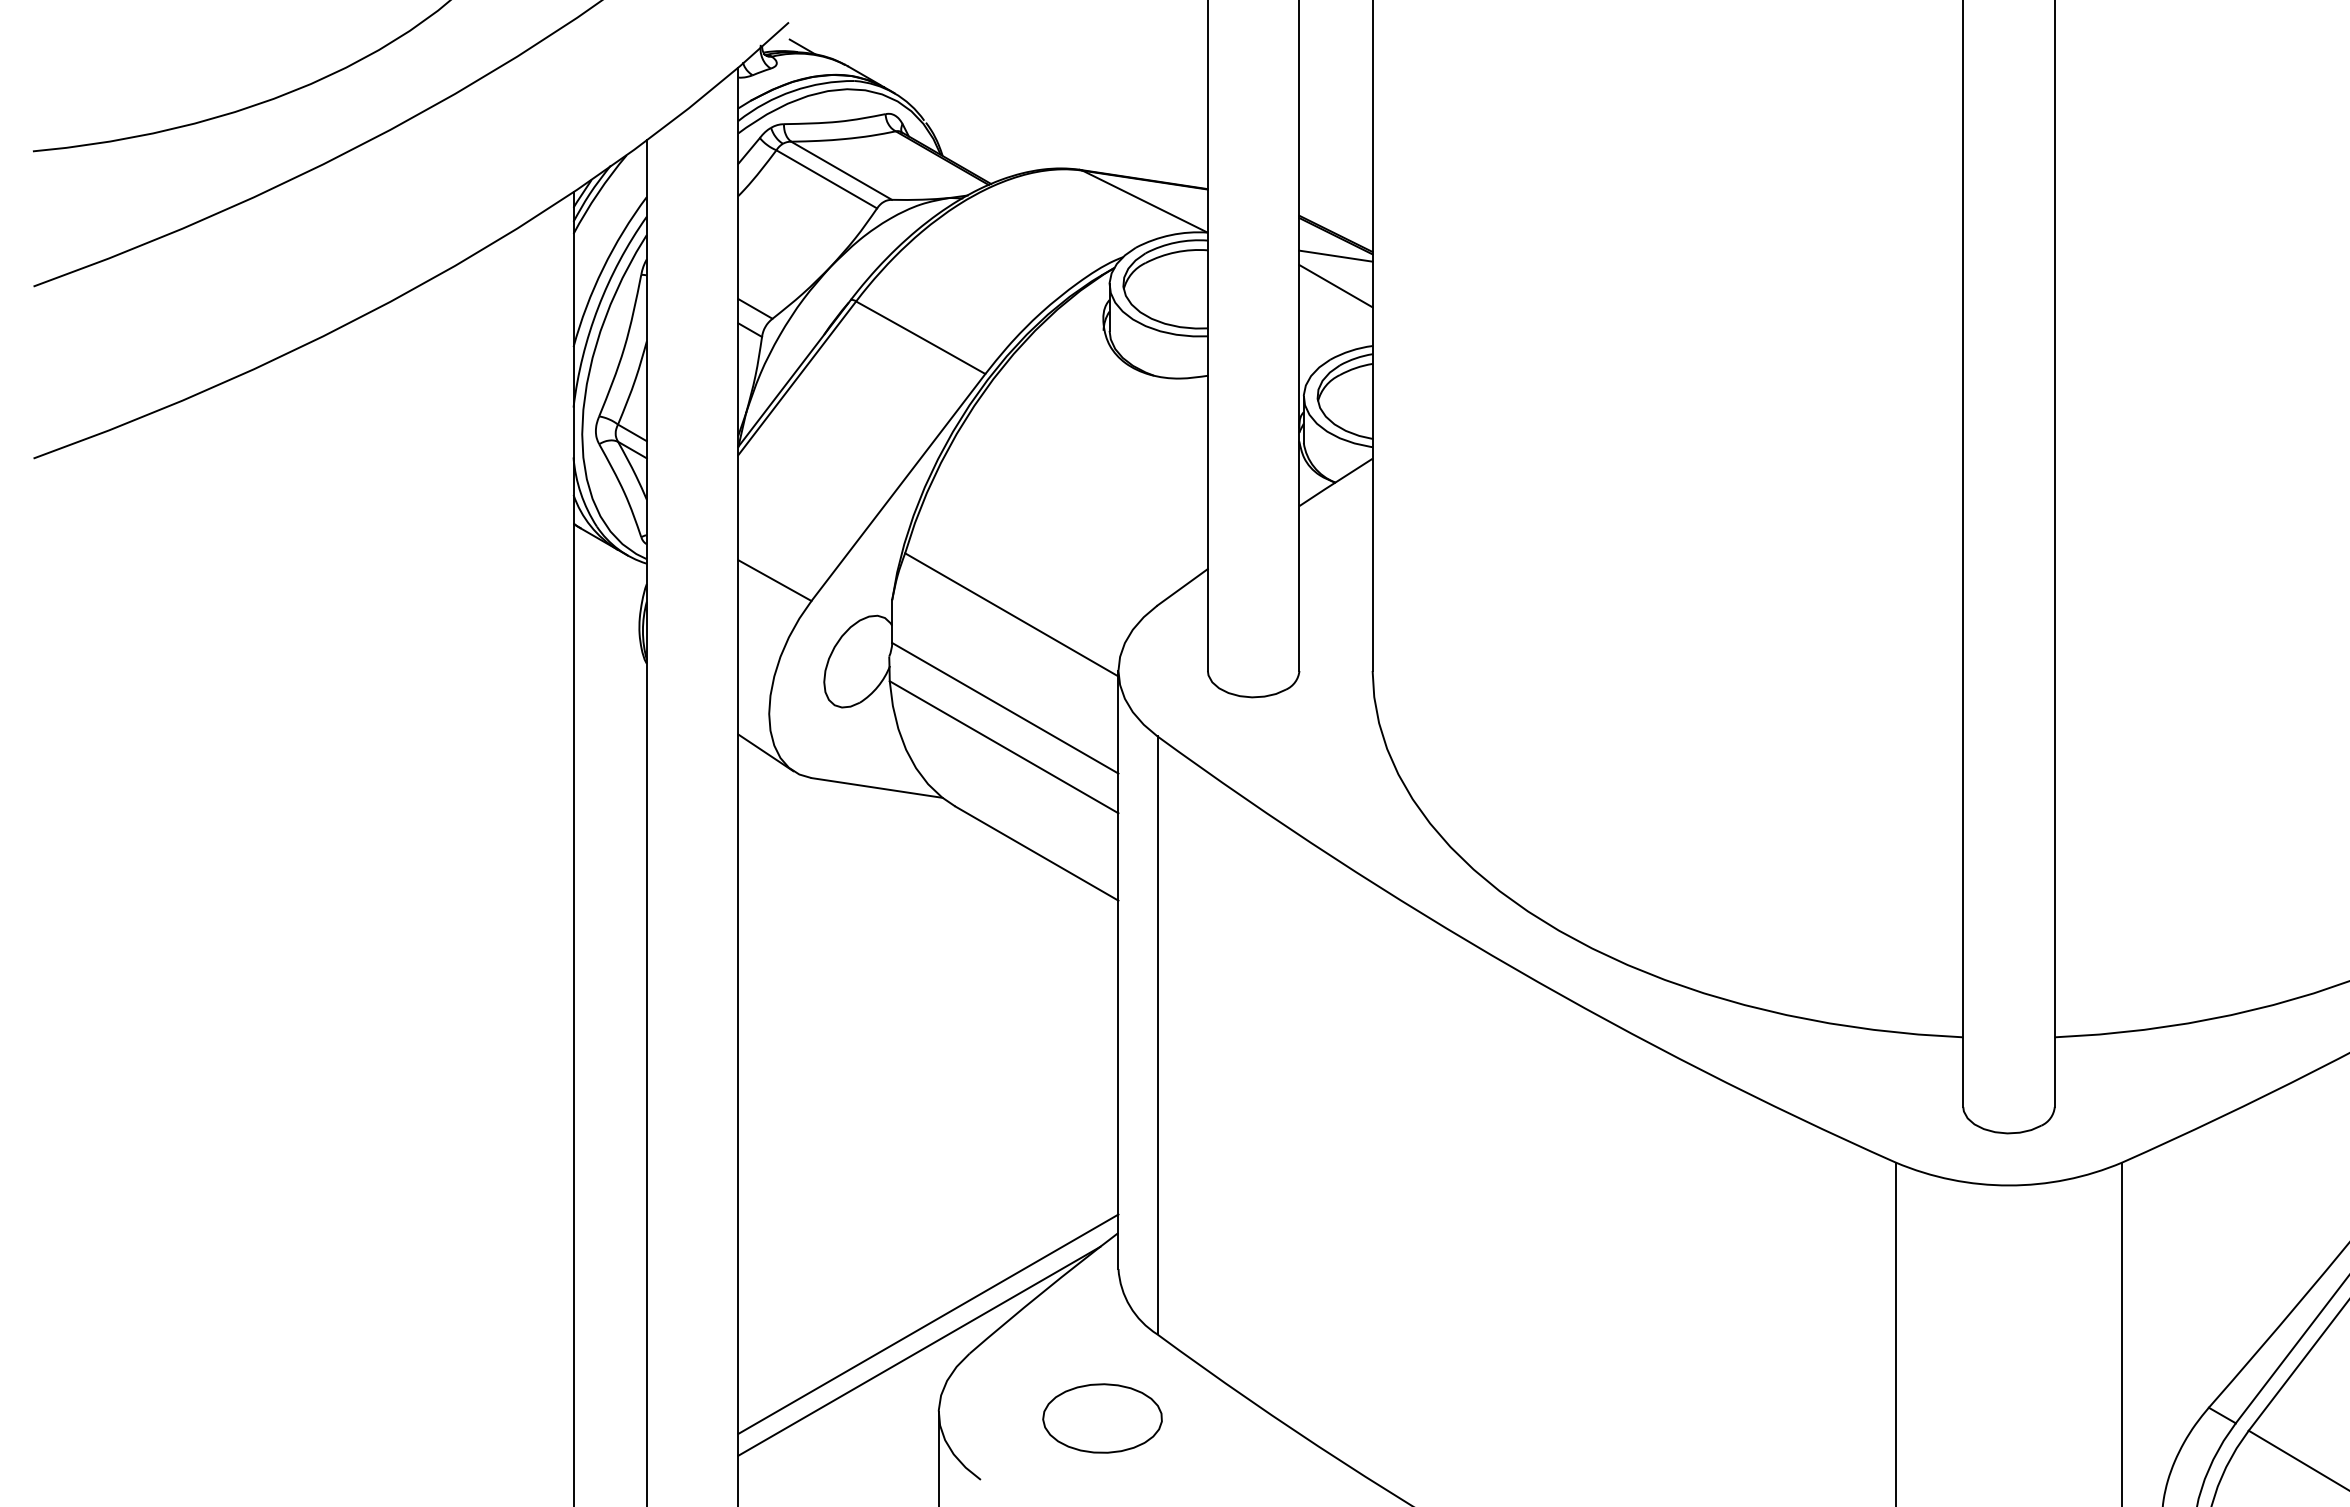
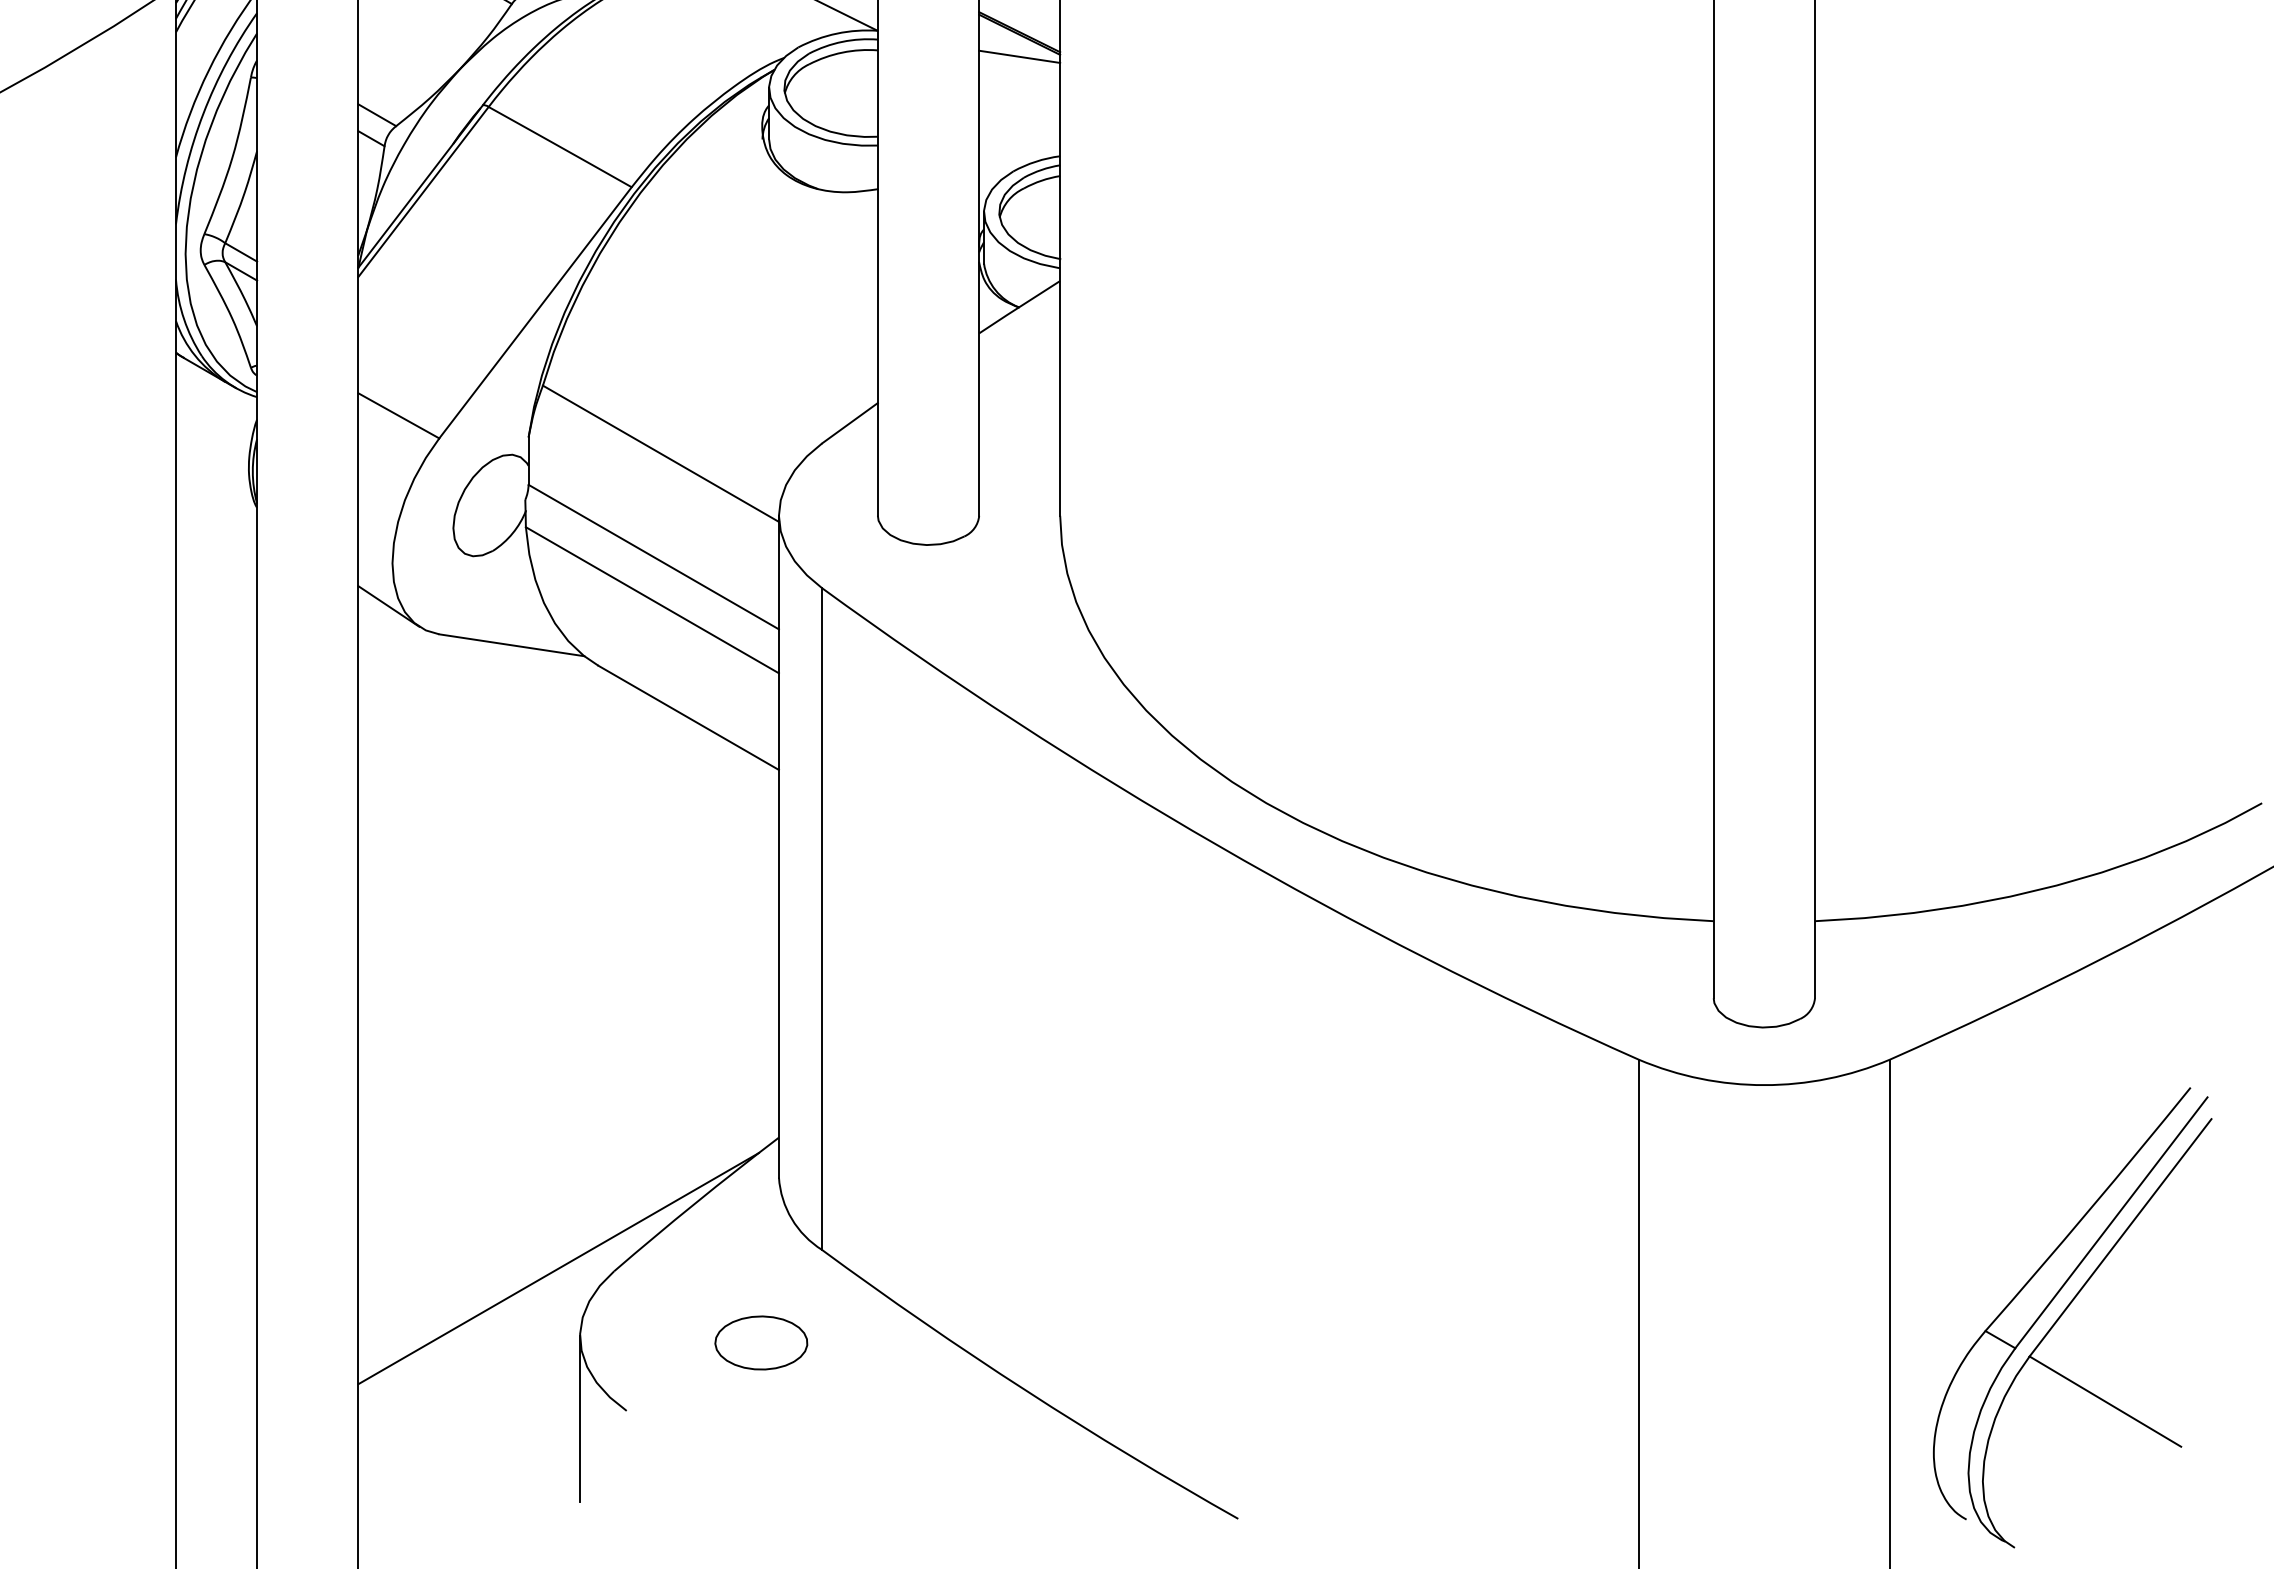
line: (1335, 286) -> (1019, 90), removed
line: (928, 1323) -> (568, 1237), removed
part: (1102, 1418) -> (761, 1342), size x0.7

